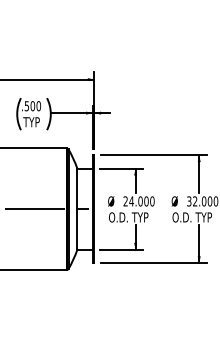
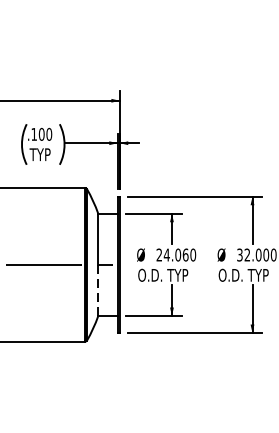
text: (26, 106) -> (33, 134), .500 -> .100
text: (146, 201) -> (185, 255), 24.000 -> 24.060
line: (77, 229) -> (98, 290), solid -> dashed

